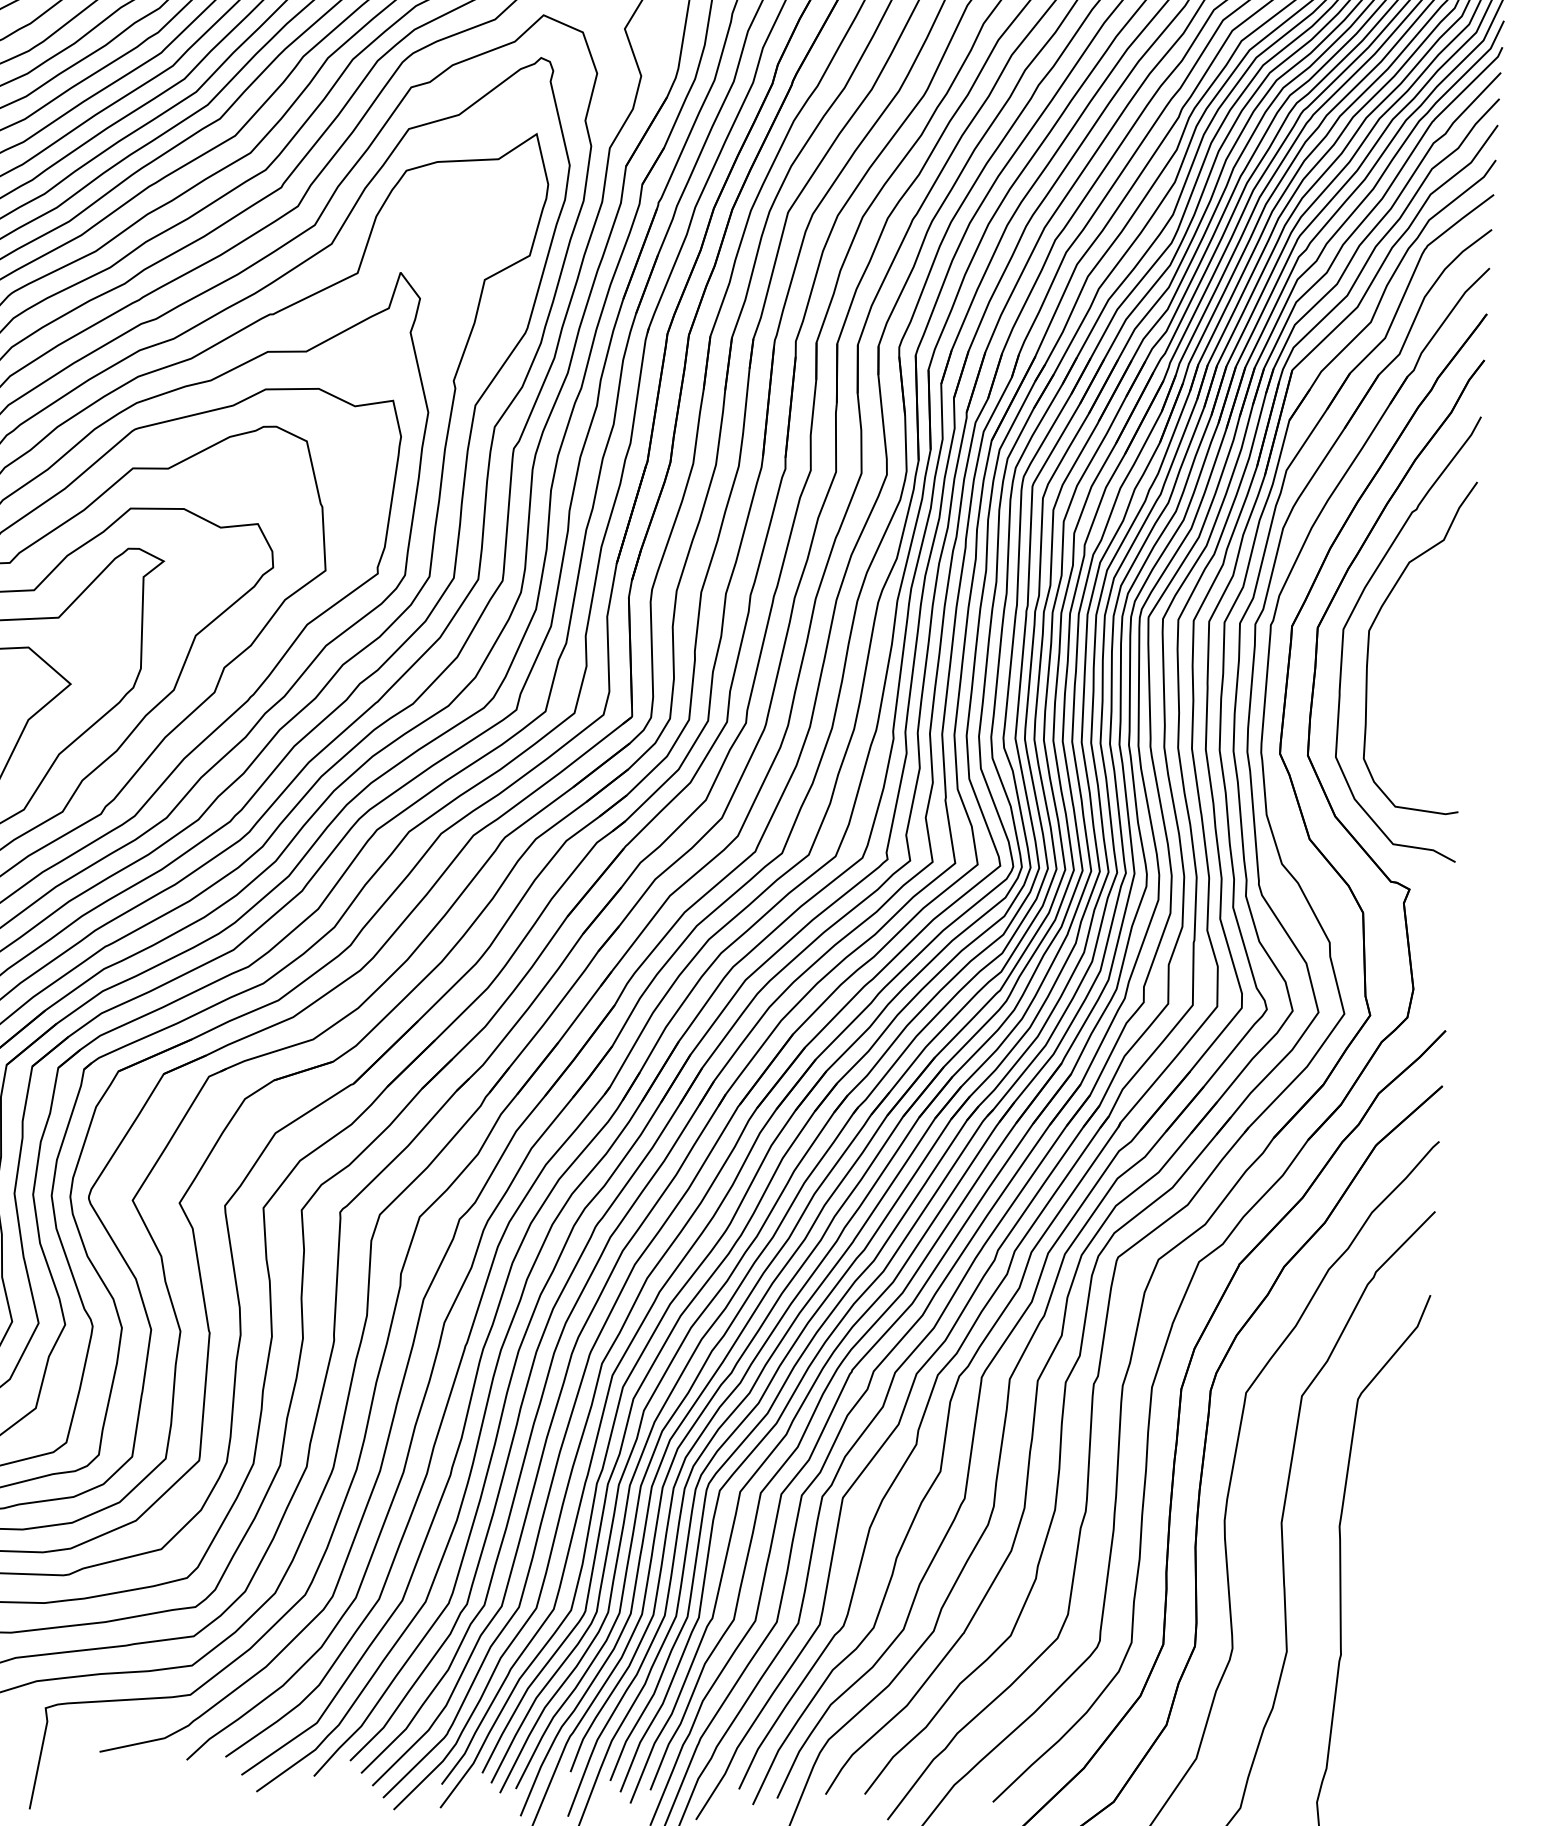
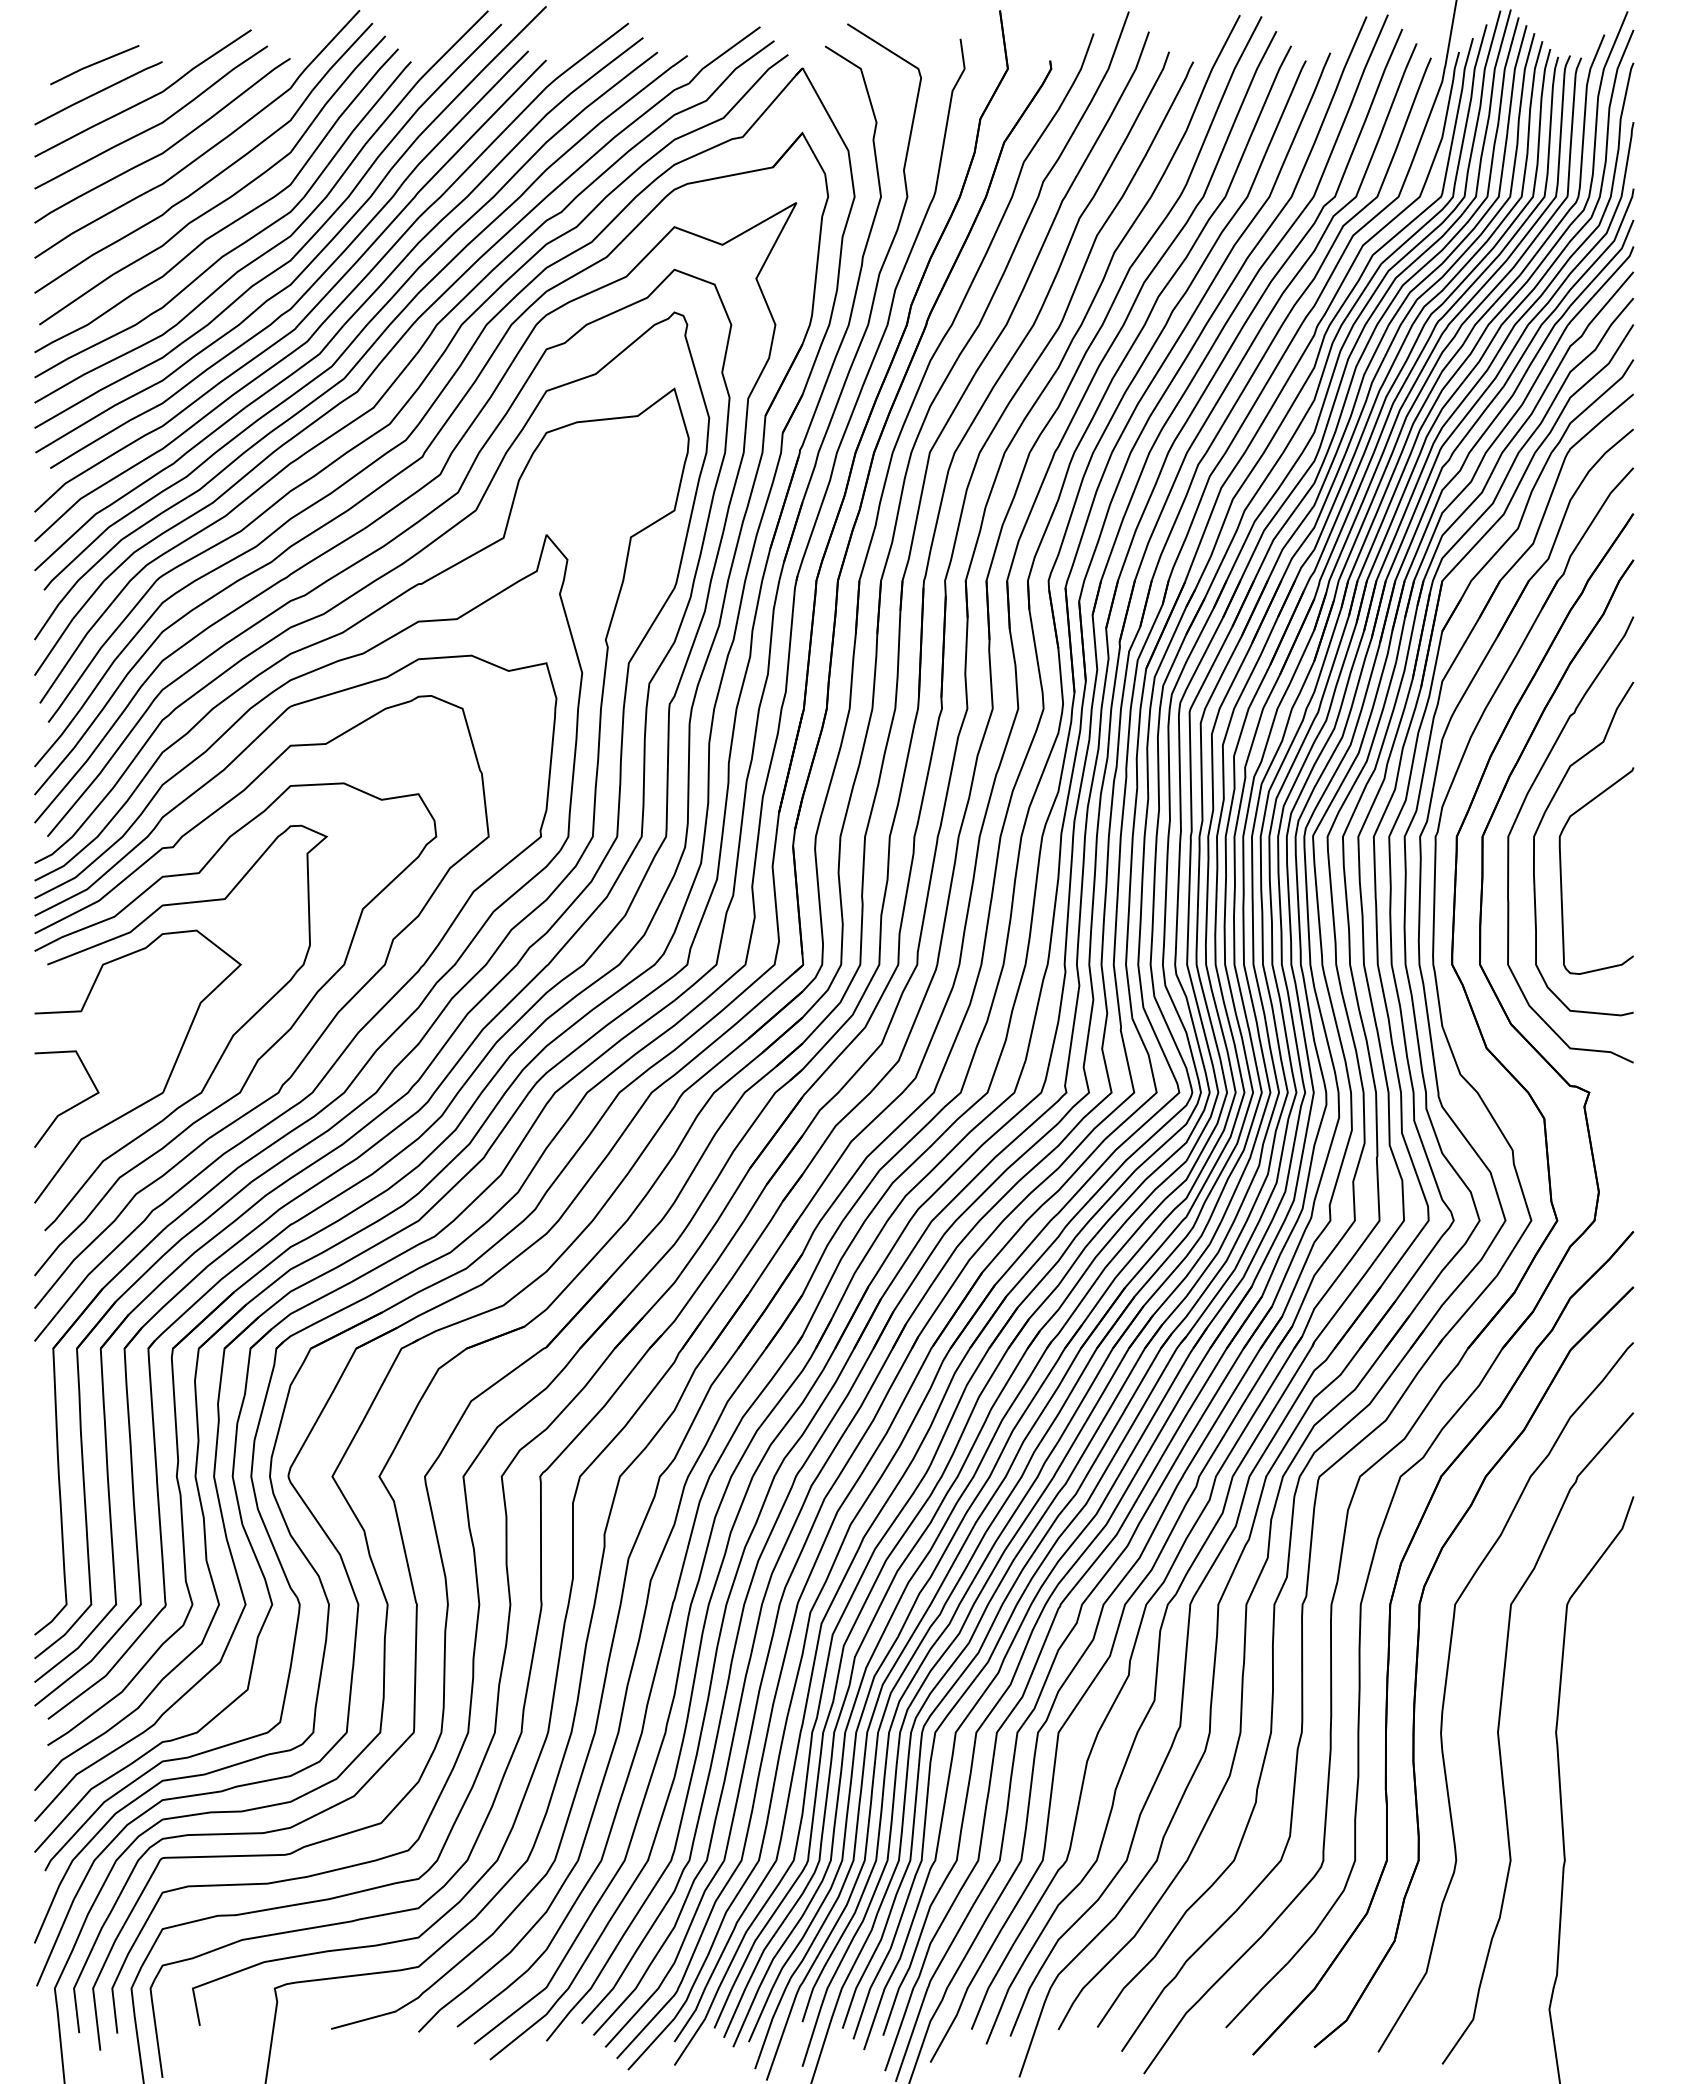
curve: (1394, 666) -> (1561, 870), added

